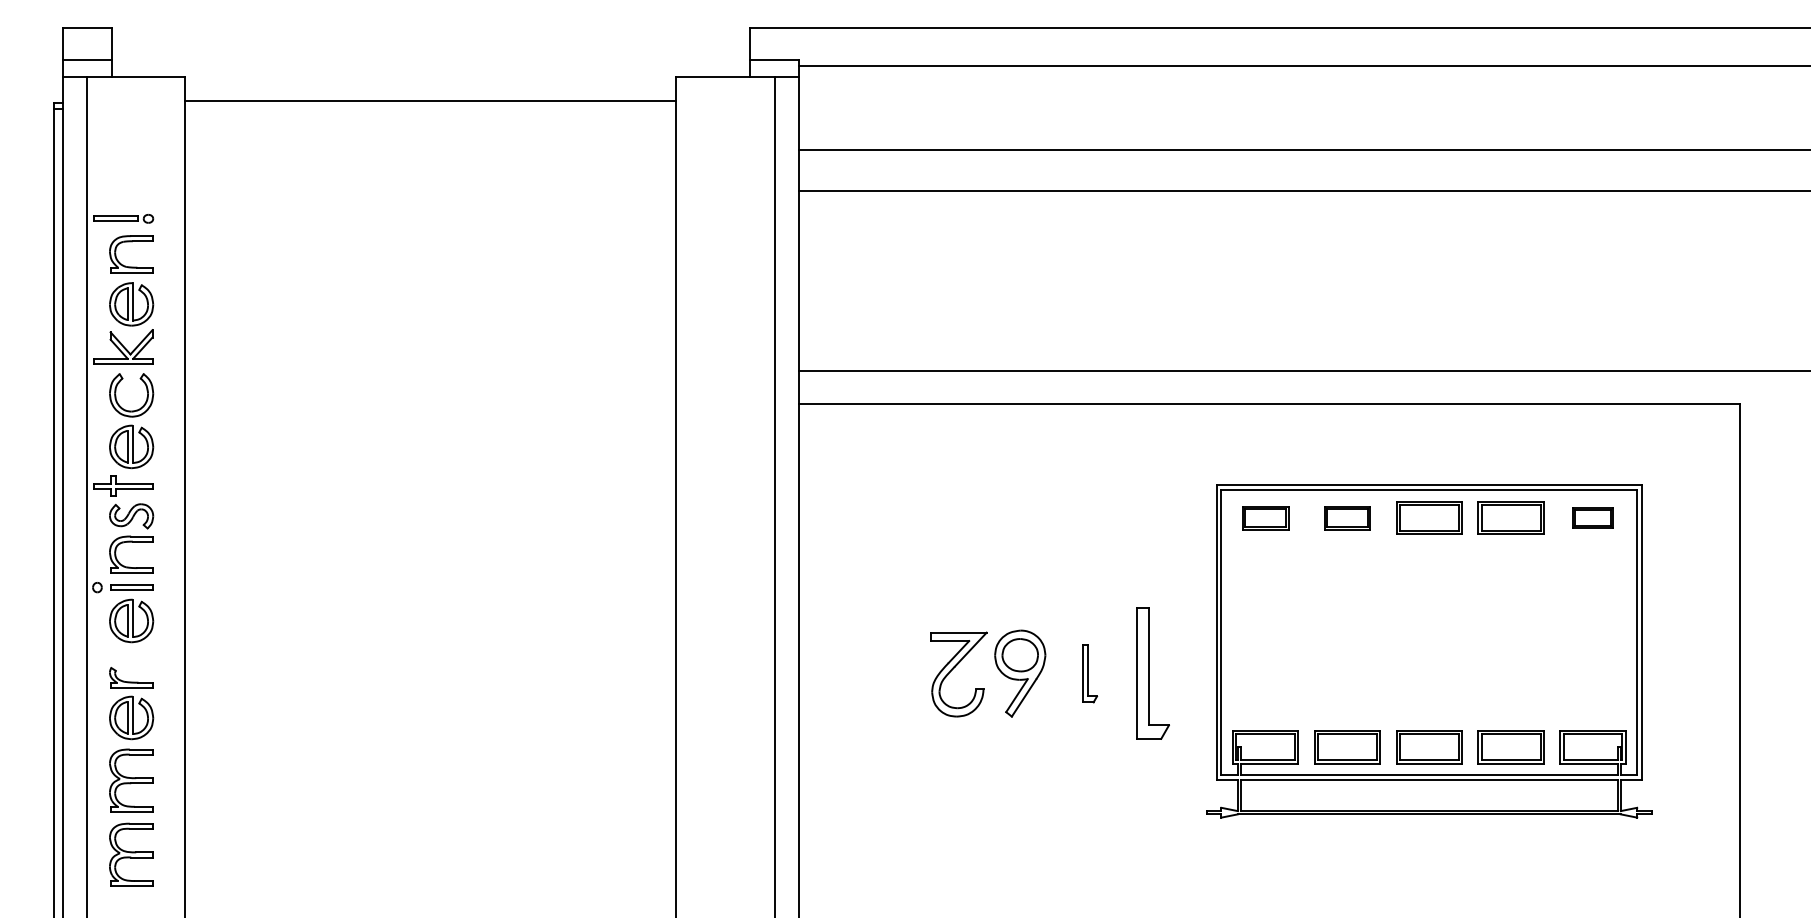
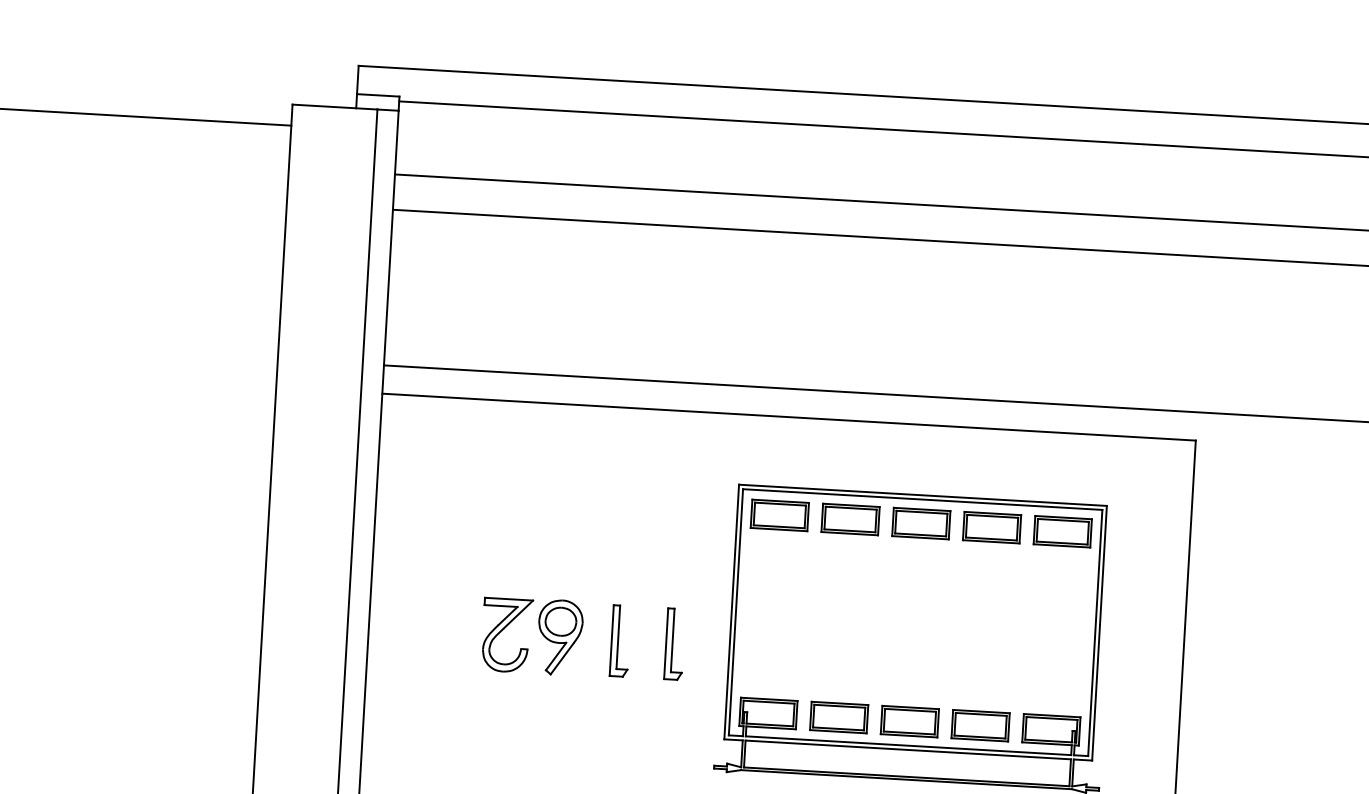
part: (1265, 517) -> (779, 514), size x1.43
part: (1347, 517) -> (850, 519), size x1.43
part: (1592, 517) -> (1062, 531), size x1.67
part: (1089, 673) -> (619, 640), size x1.43
part: (1152, 673) -> (674, 644), size x0.62

